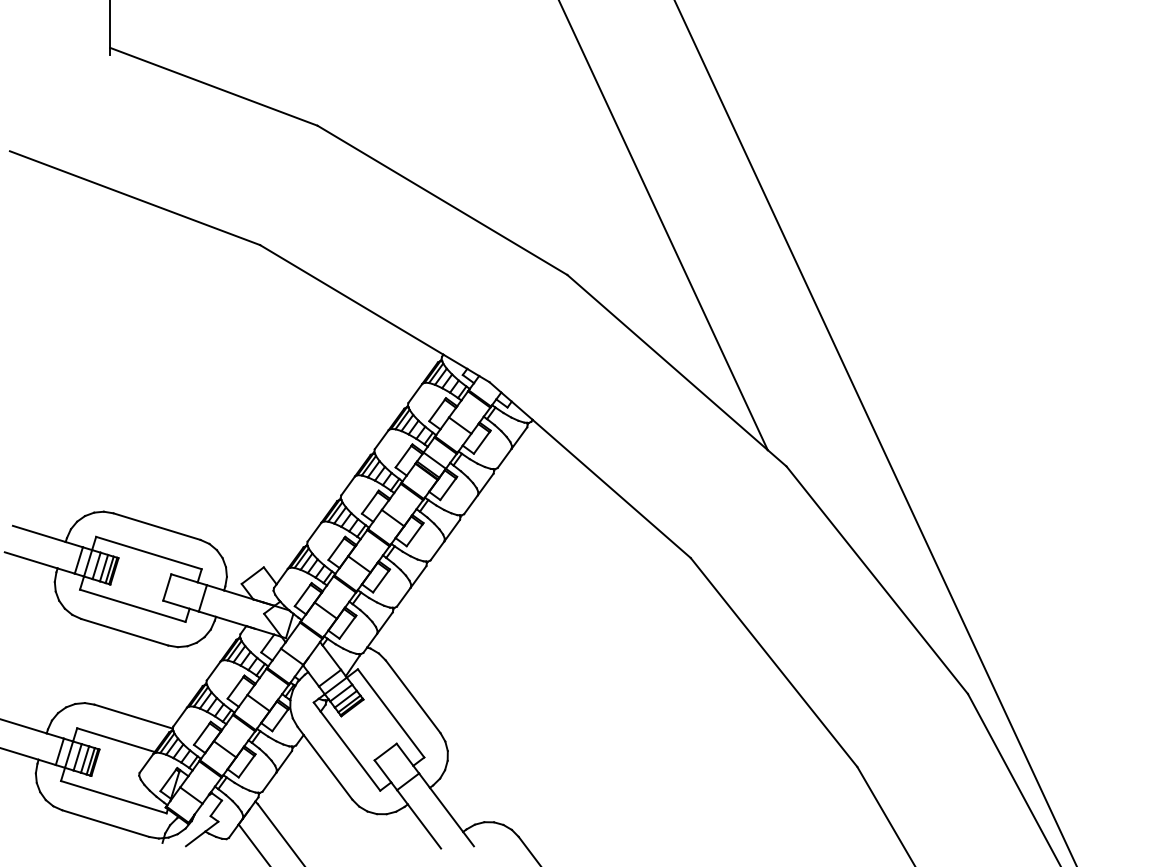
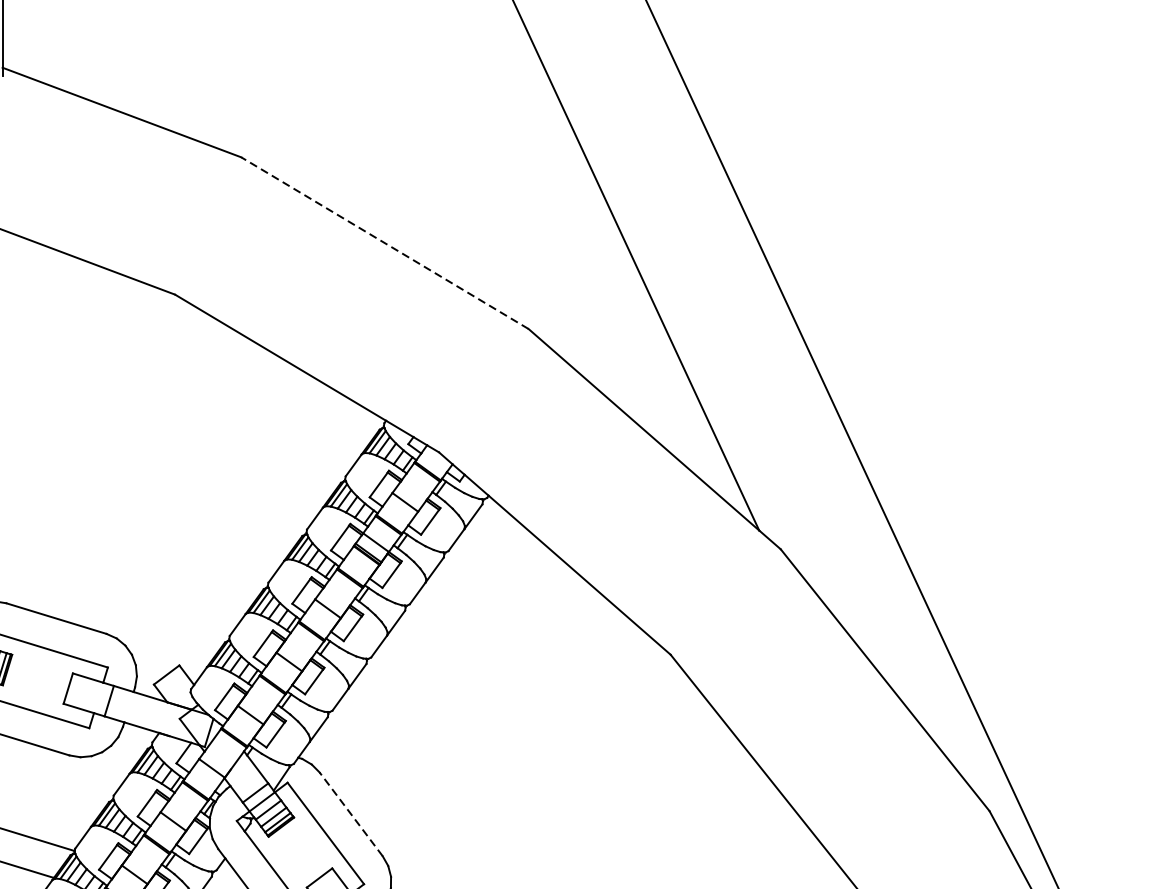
line: (442, 200) -> (384, 243), solid -> dashed
line: (413, 696) -> (351, 814), solid -> dashed

